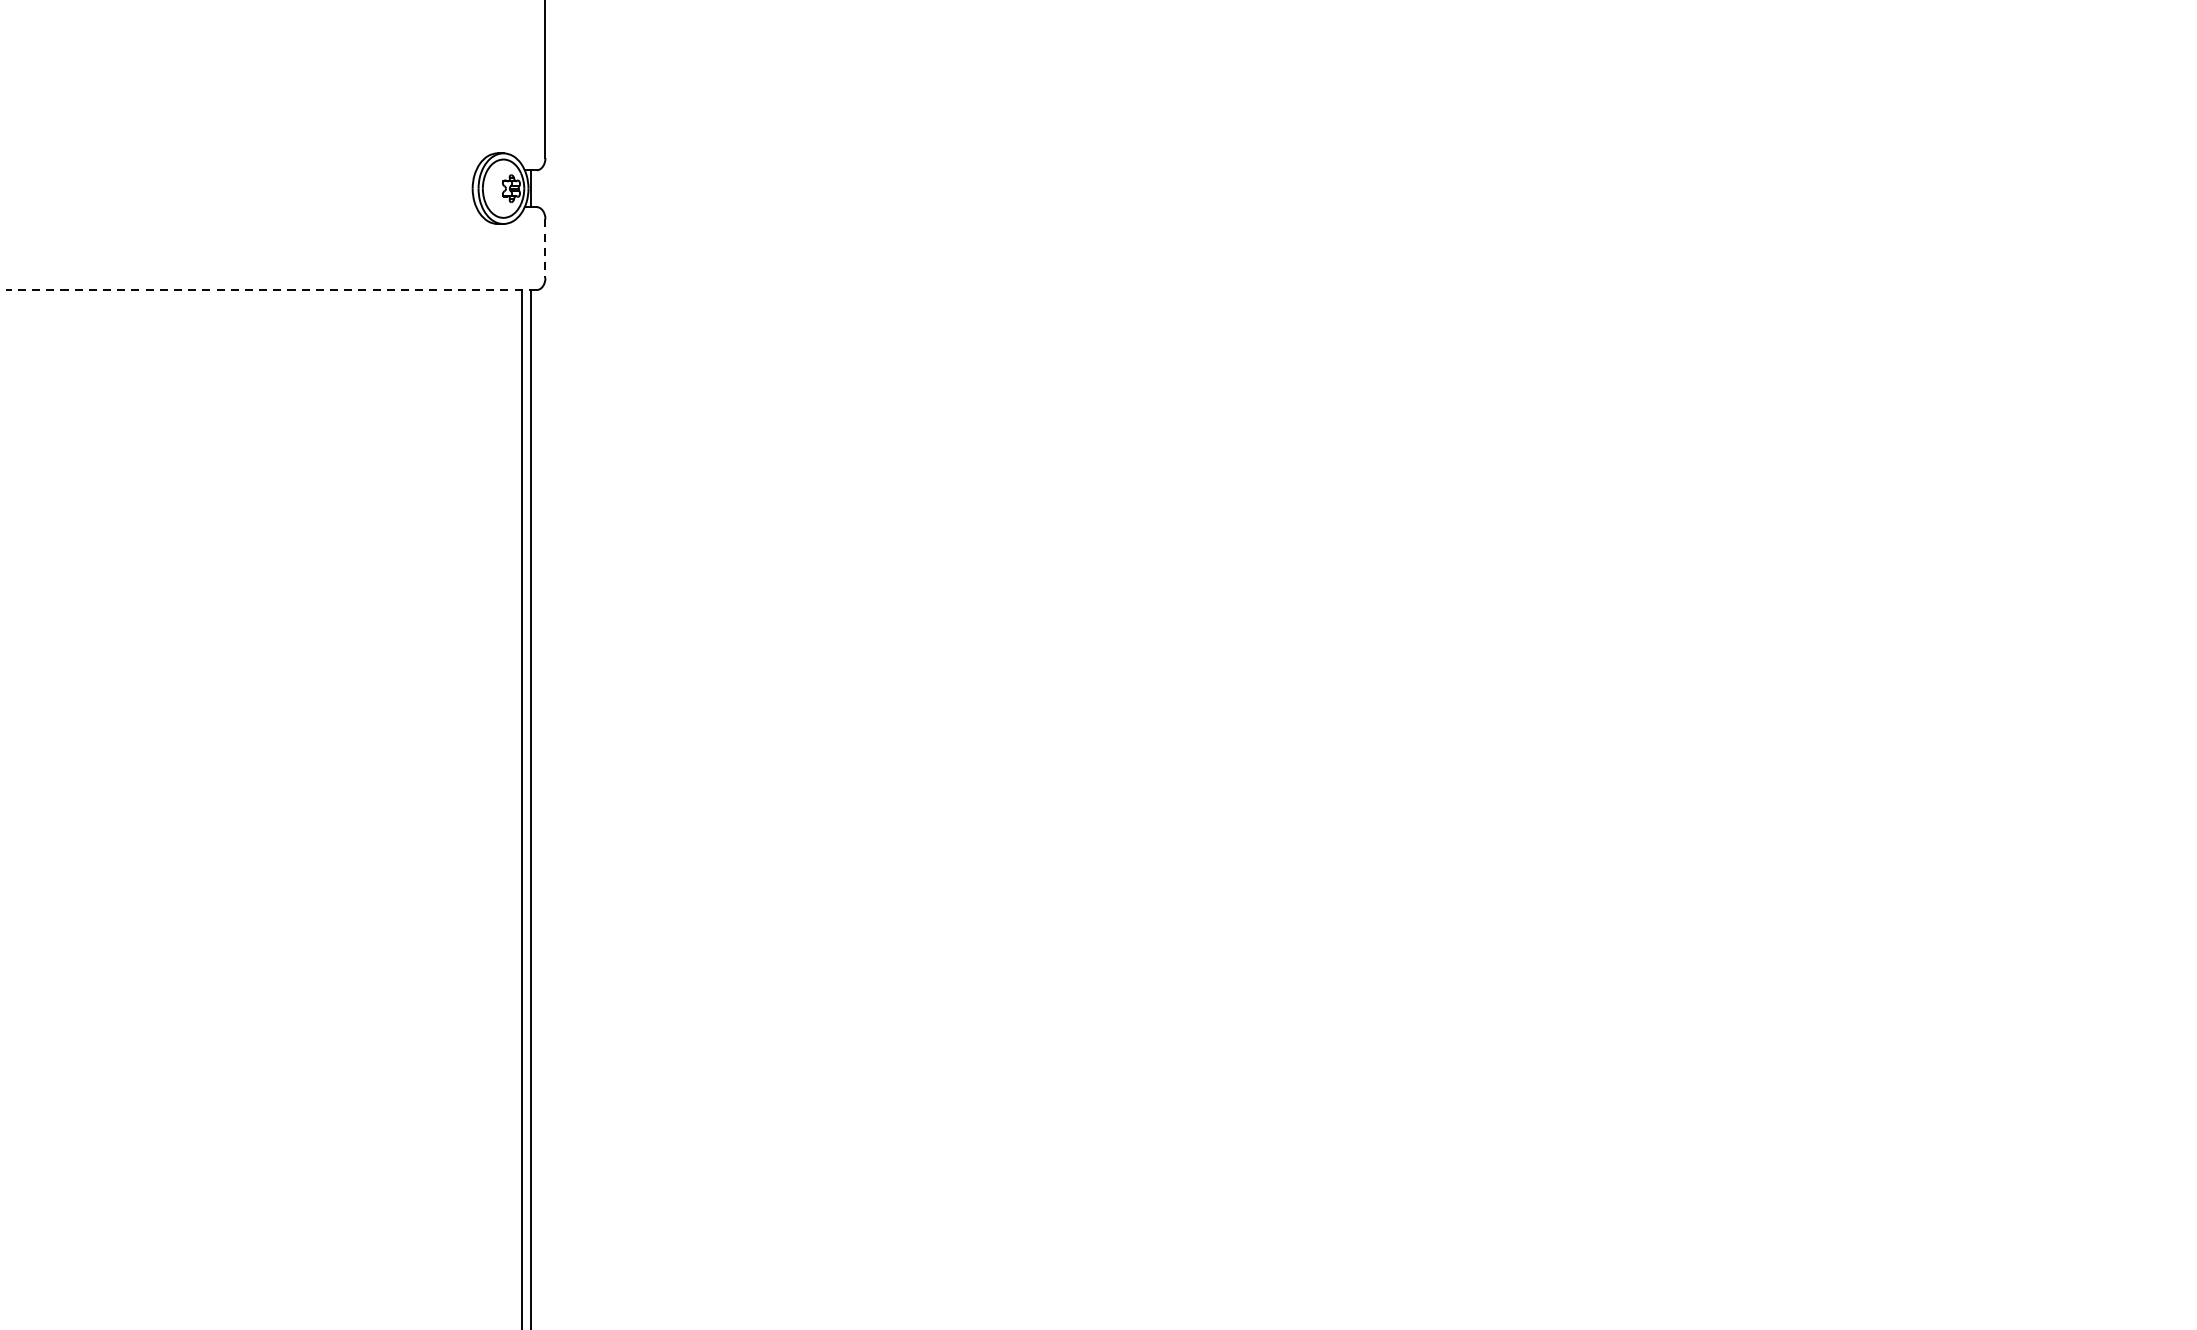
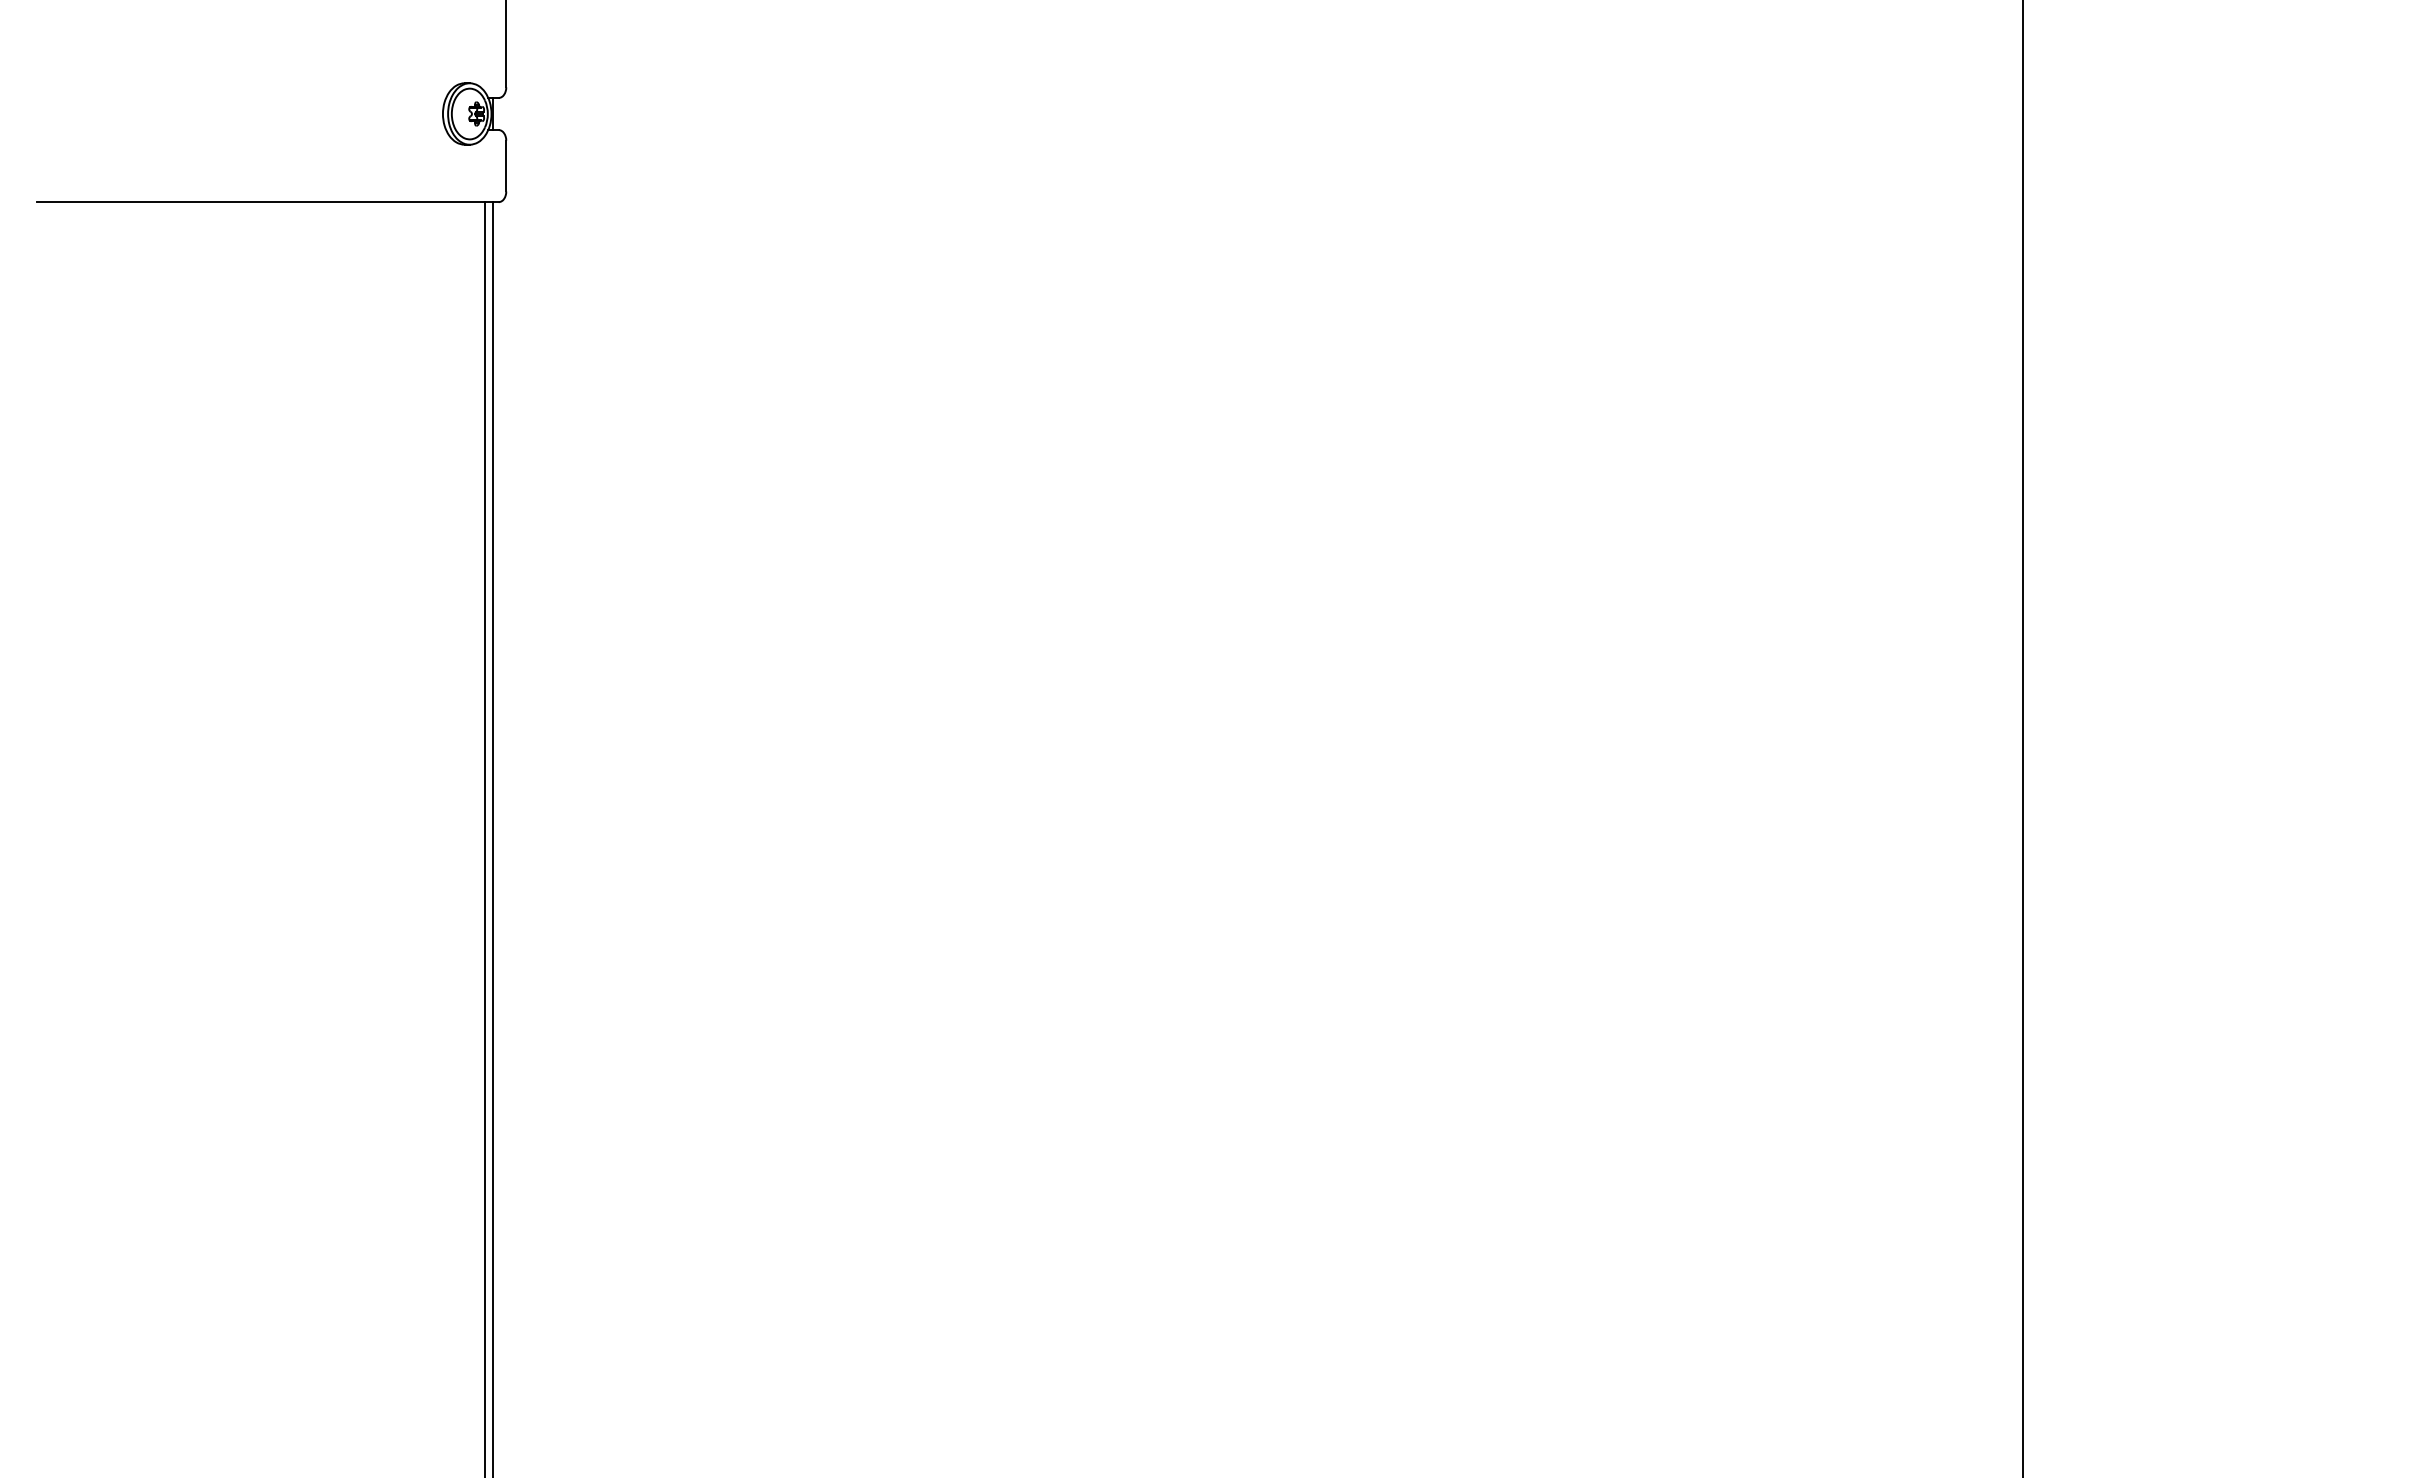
line: (545, 249) -> (506, 166), dashed -> solid
line: (270, 290) -> (267, 202), dashed -> solid

